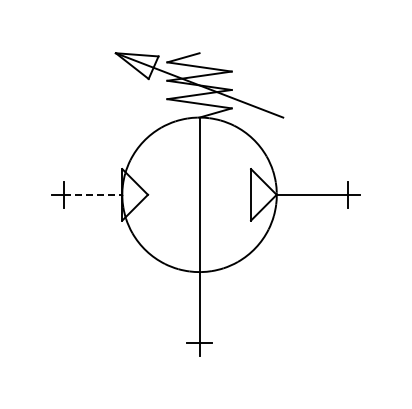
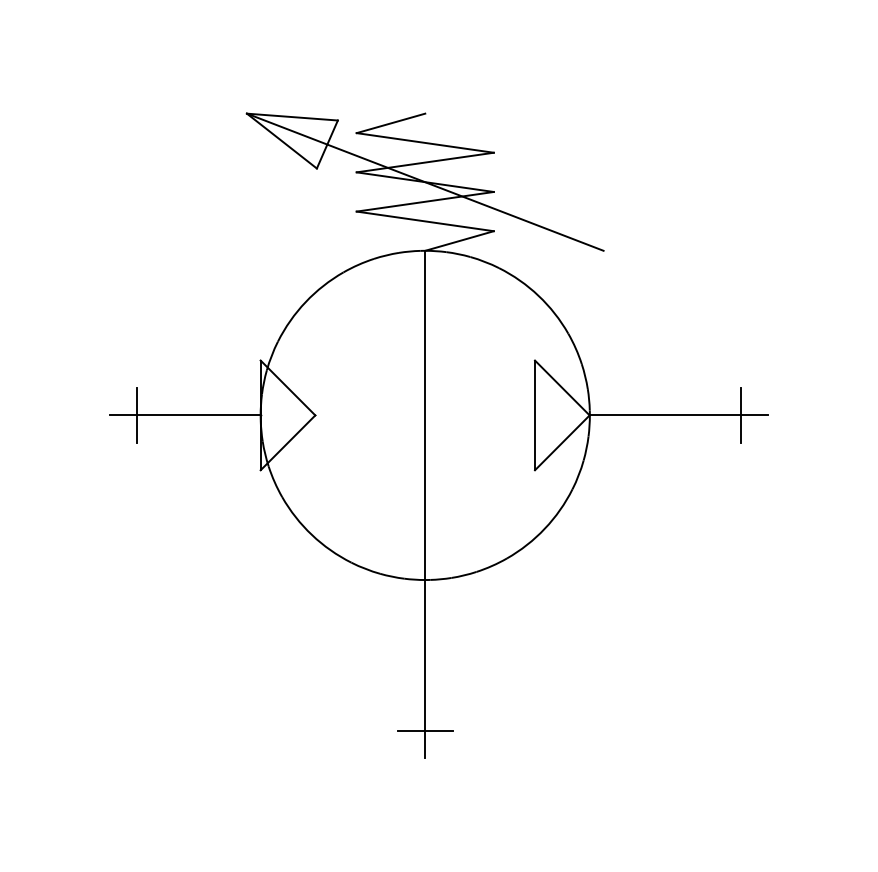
line: (93, 194) -> (199, 414), dashed -> solid

